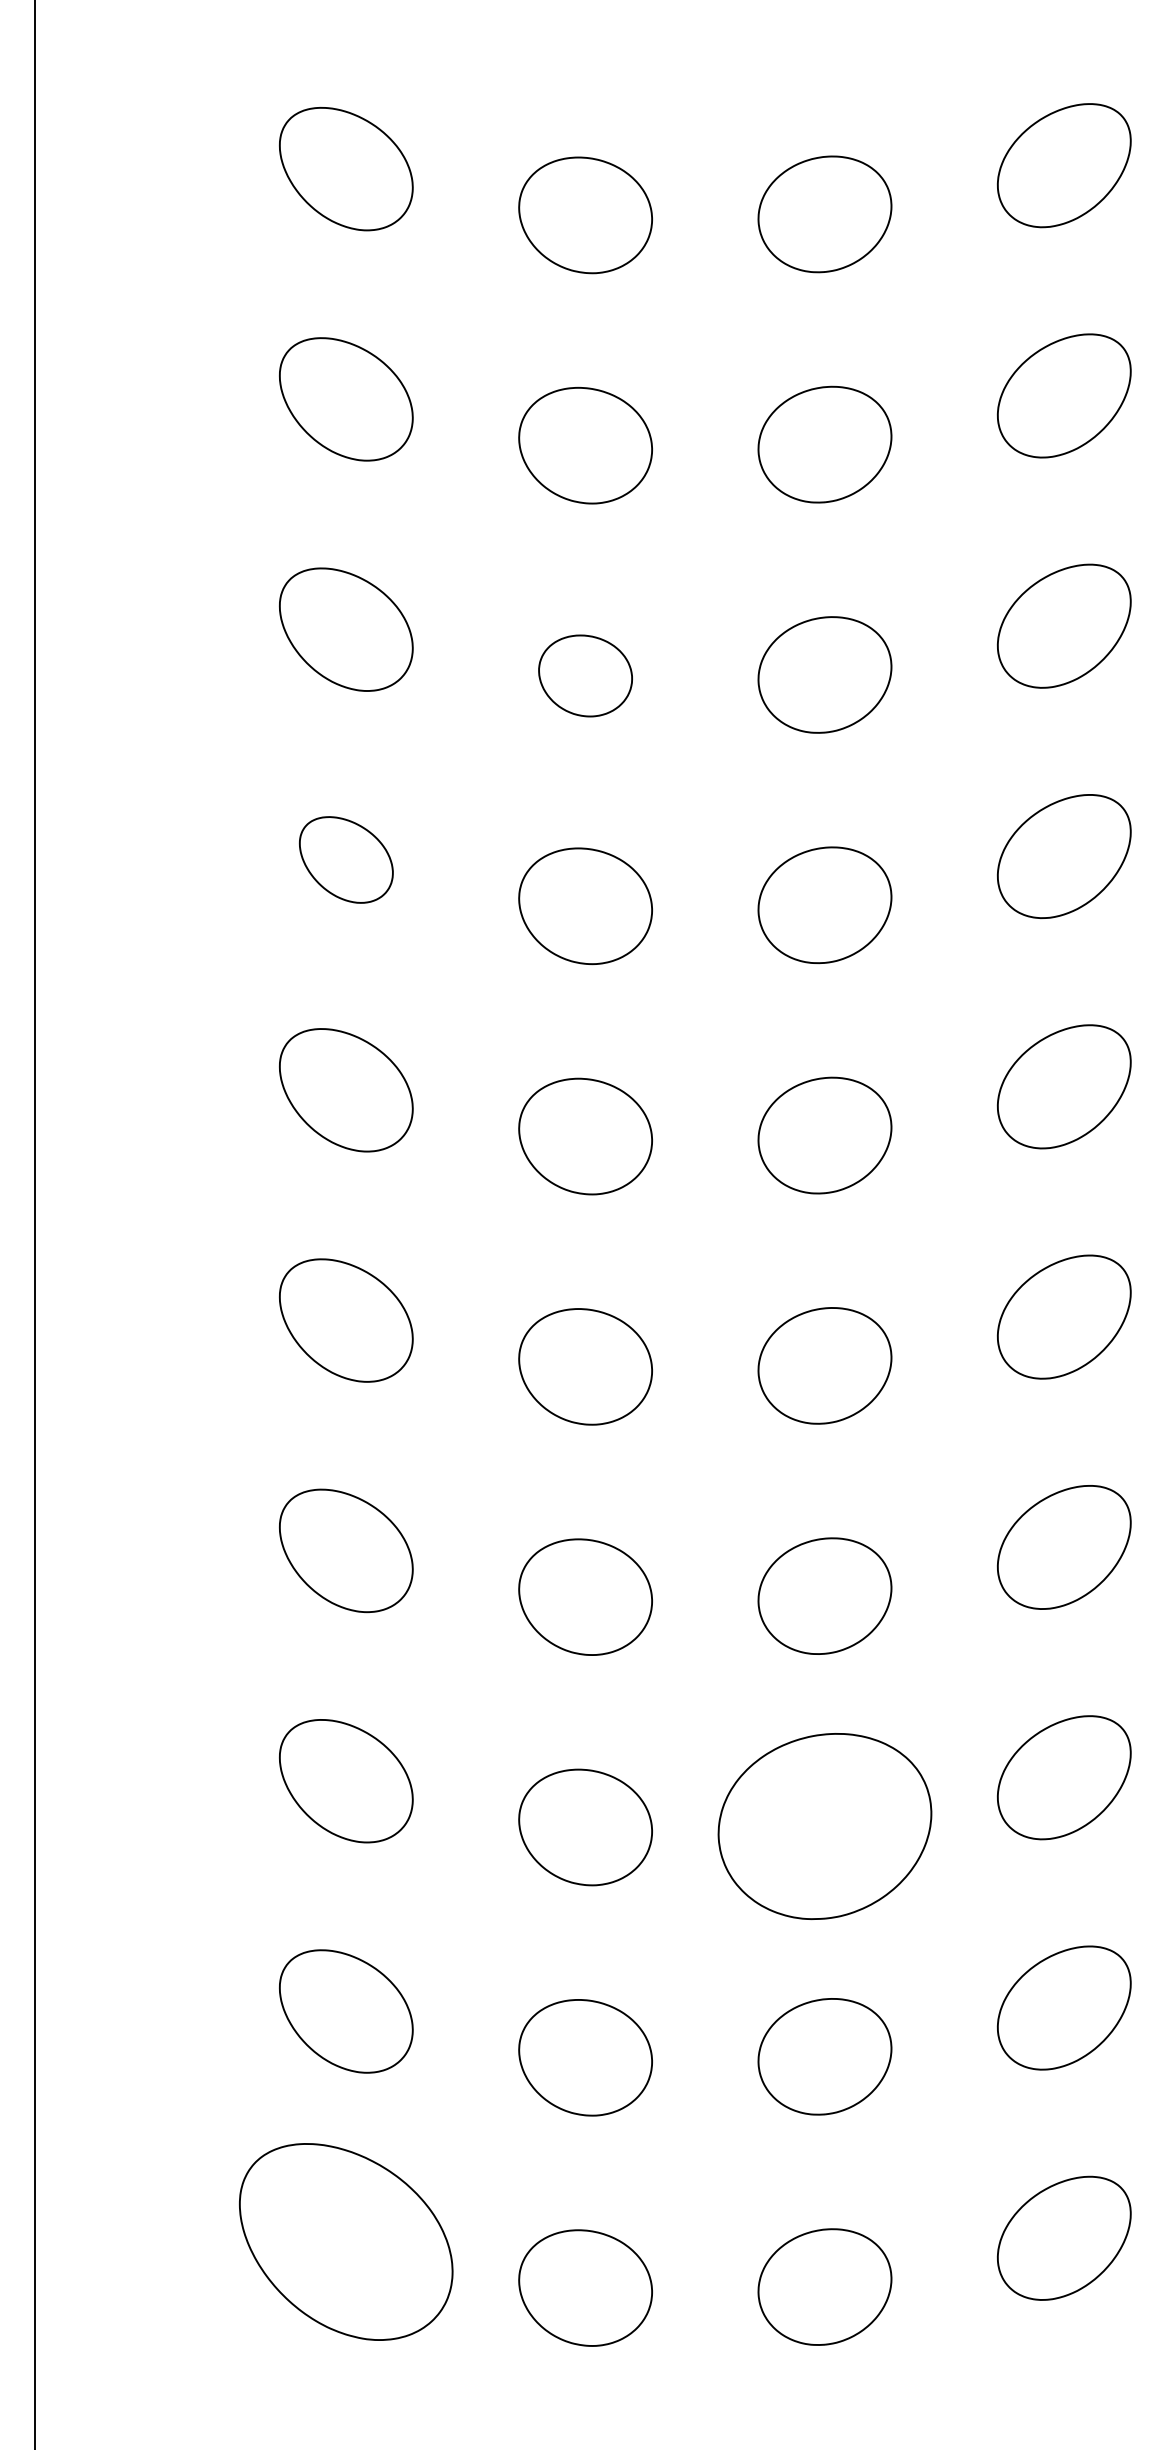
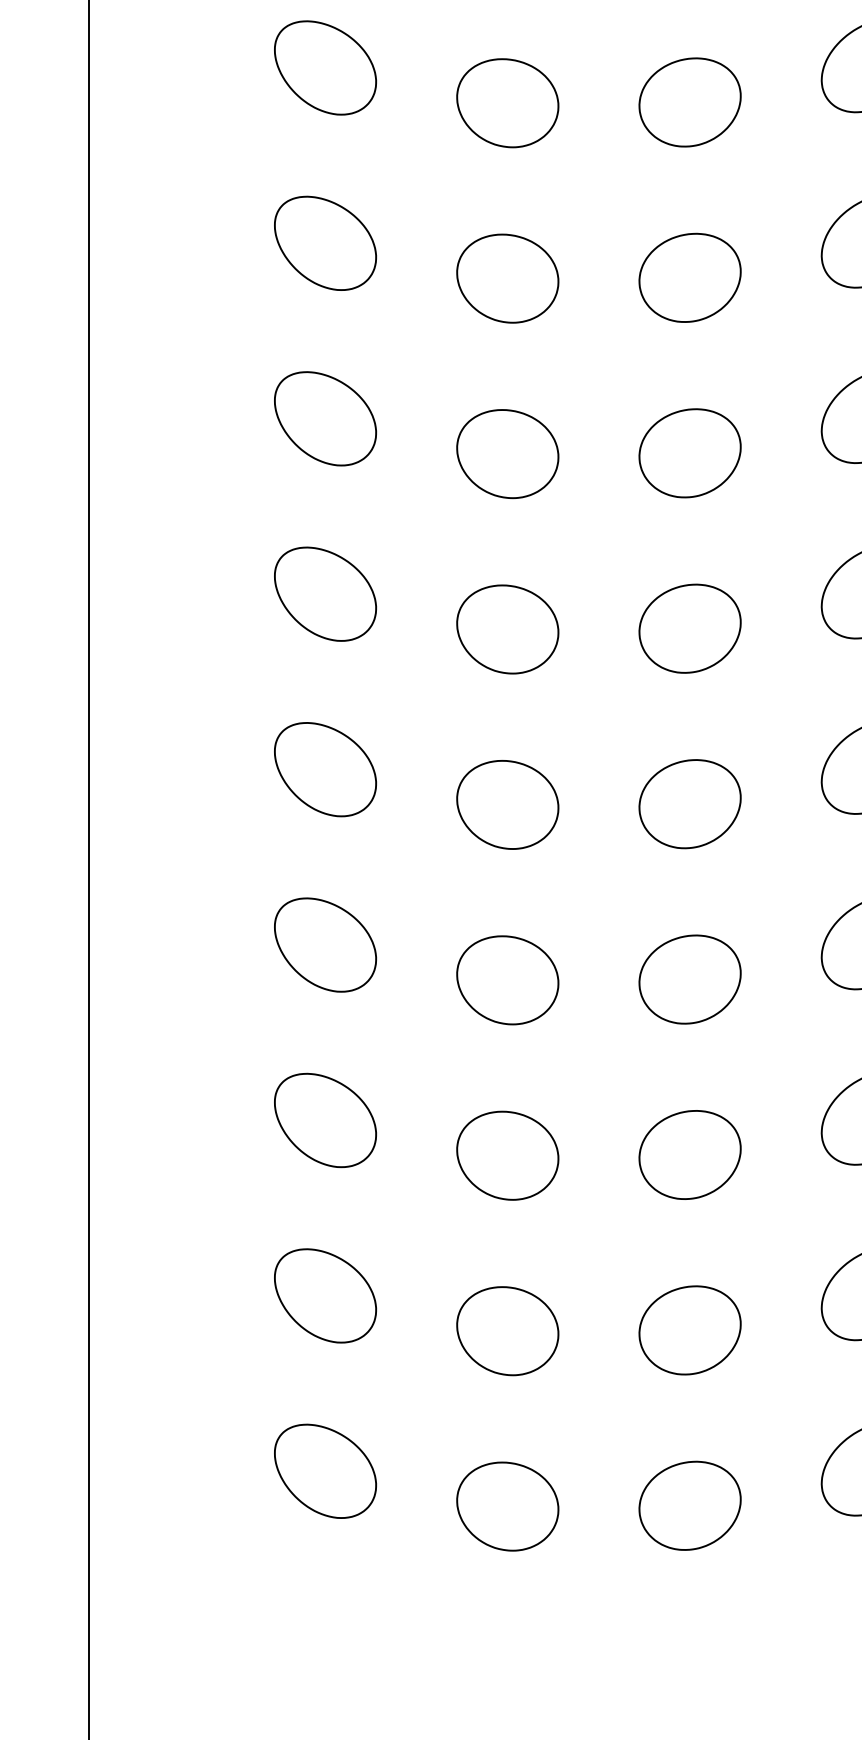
part: (585, 675) -> (507, 278), size x1.43
part: (346, 859) -> (325, 418), size x1.43
part: (824, 1826) -> (689, 1155), size x0.62
part: (346, 2241) -> (325, 1471), size x0.62

